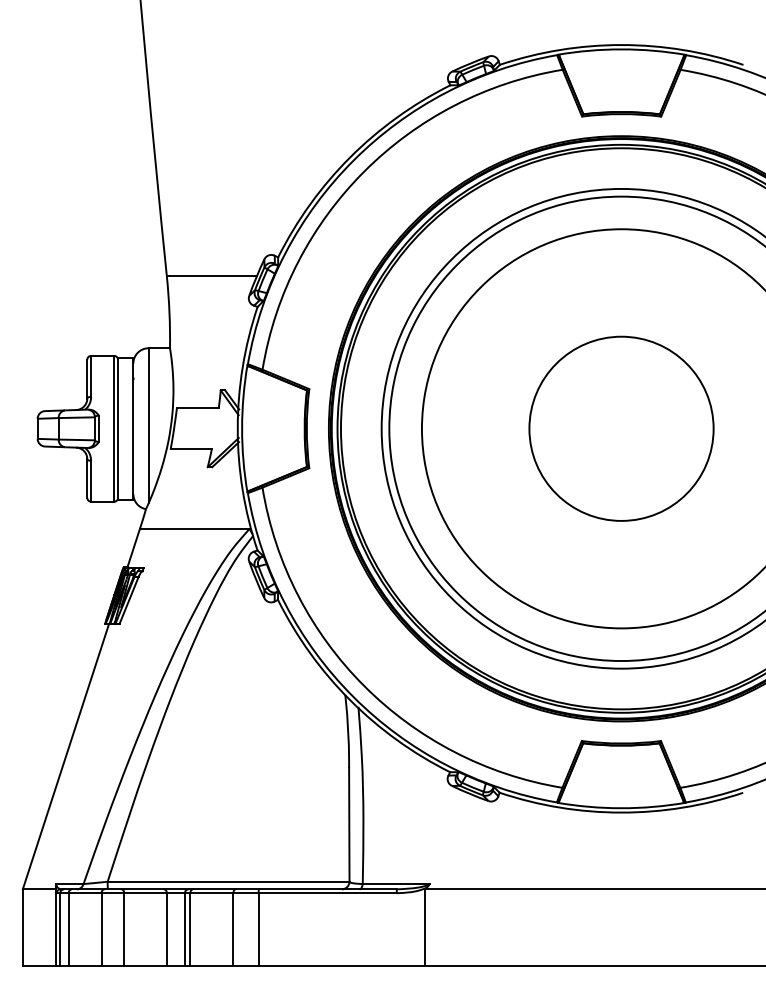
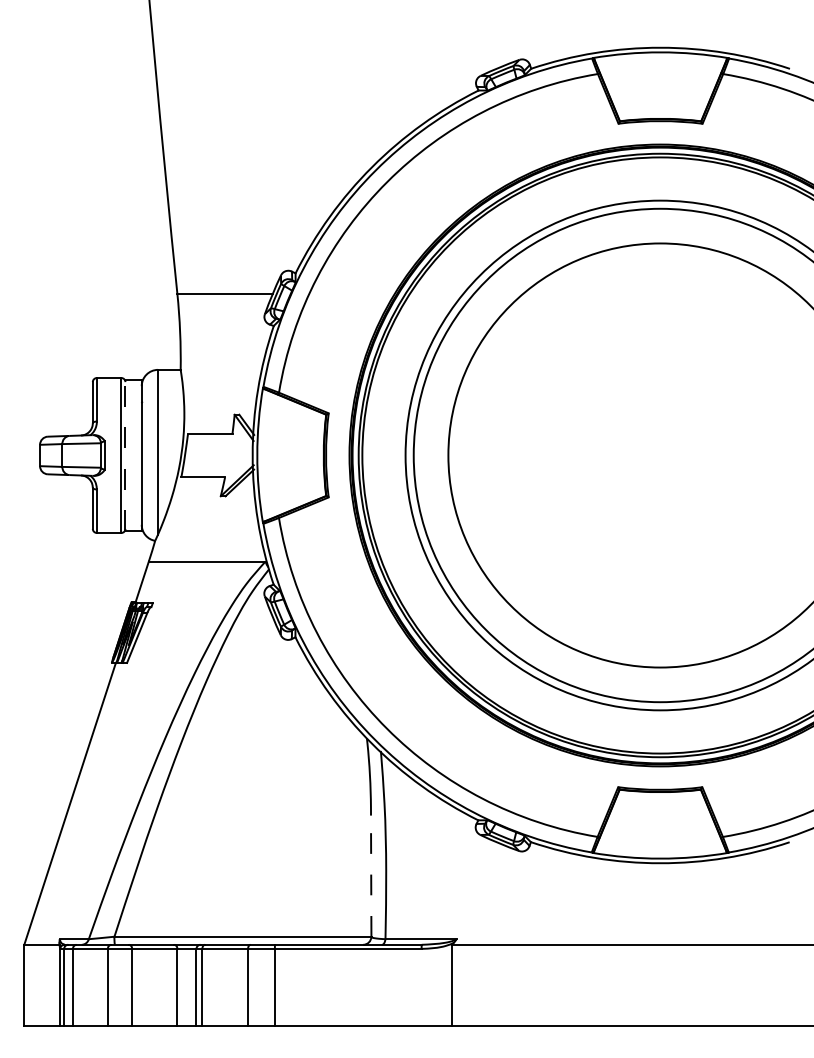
line: (118, 428) -> (125, 455), solid -> dashed
circle: (621, 428) -> (660, 455), removed
line: (349, 824) -> (371, 875), solid -> dashed

